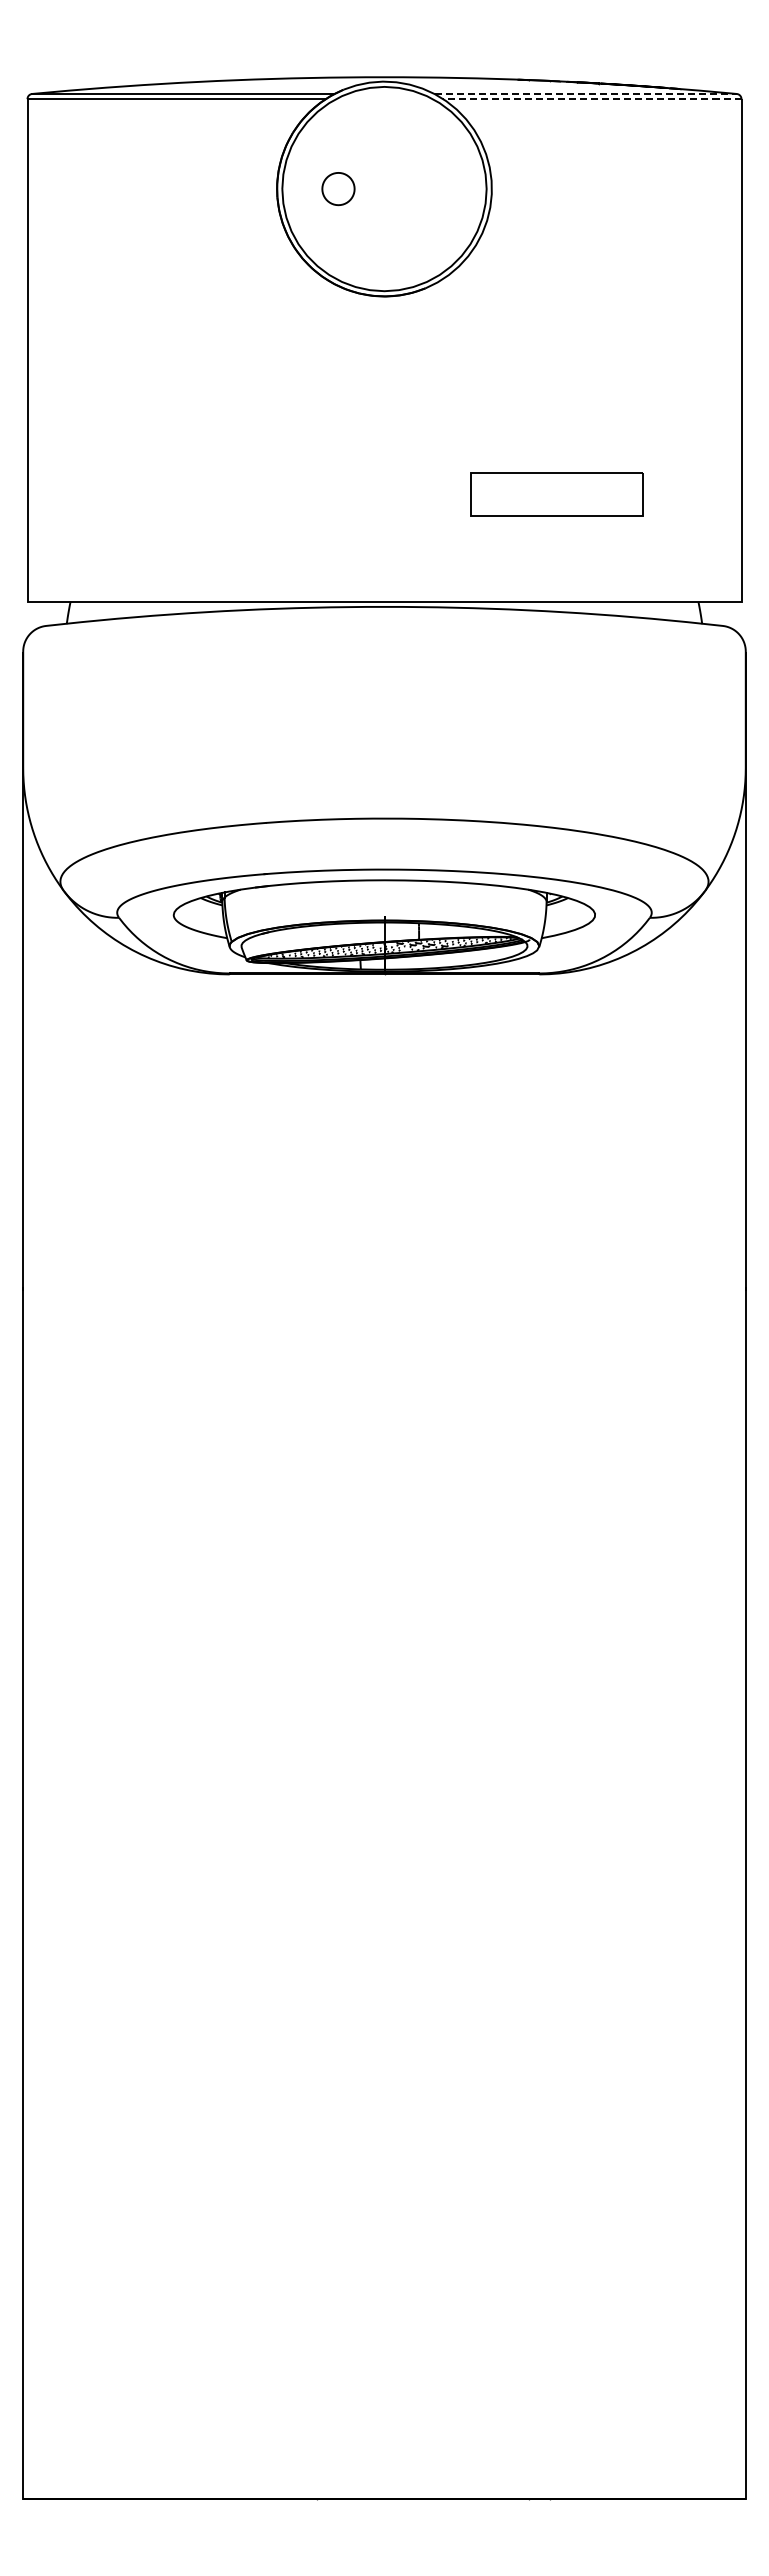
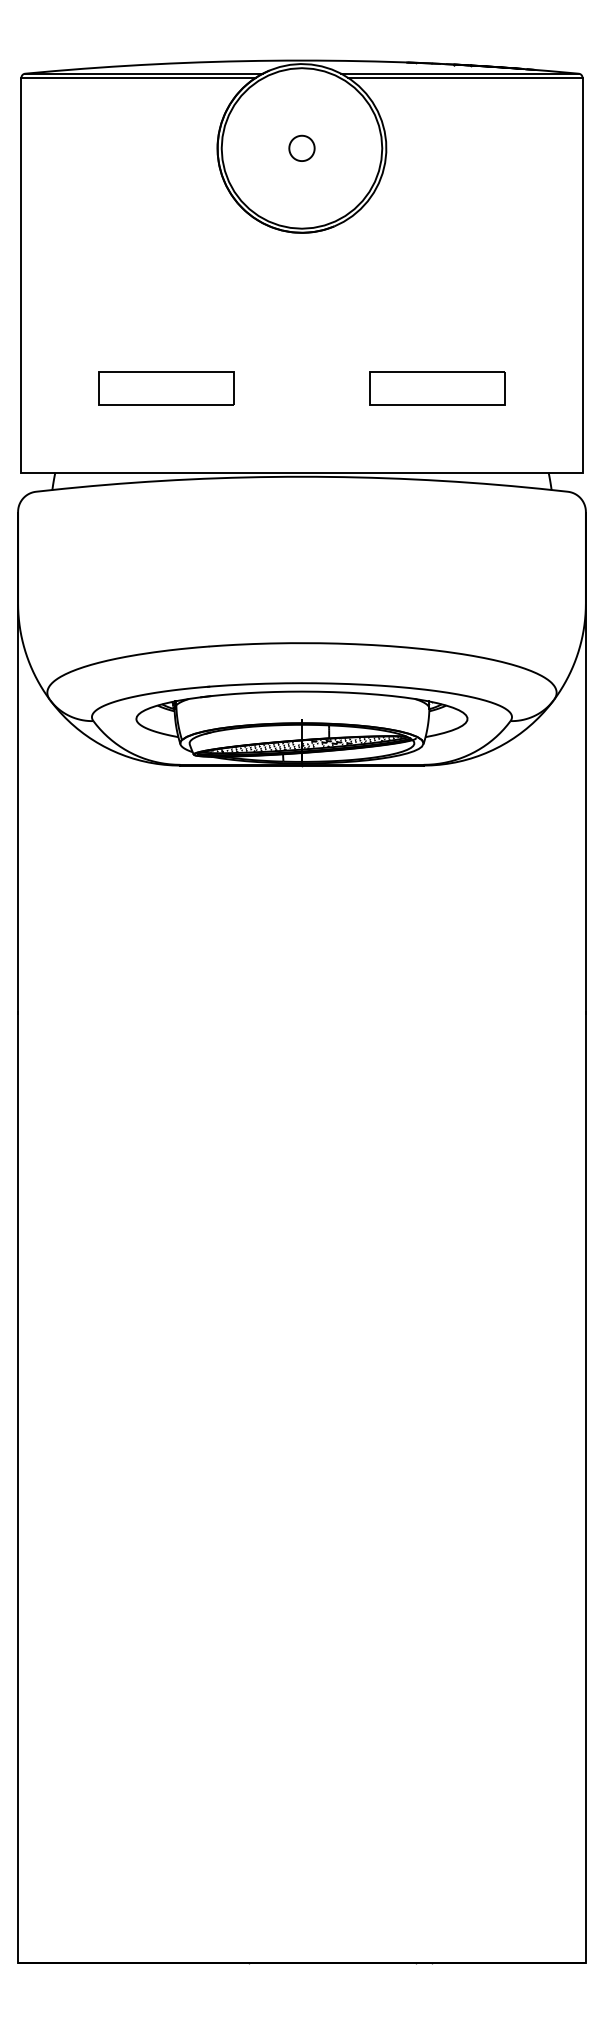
line: (586, 93) -> (460, 73), dashed -> solid
line: (591, 99) -> (464, 78), dashed -> solid
part: (338, 189) -> (302, 148), moved
part: (211, 494) -> (166, 388), added

